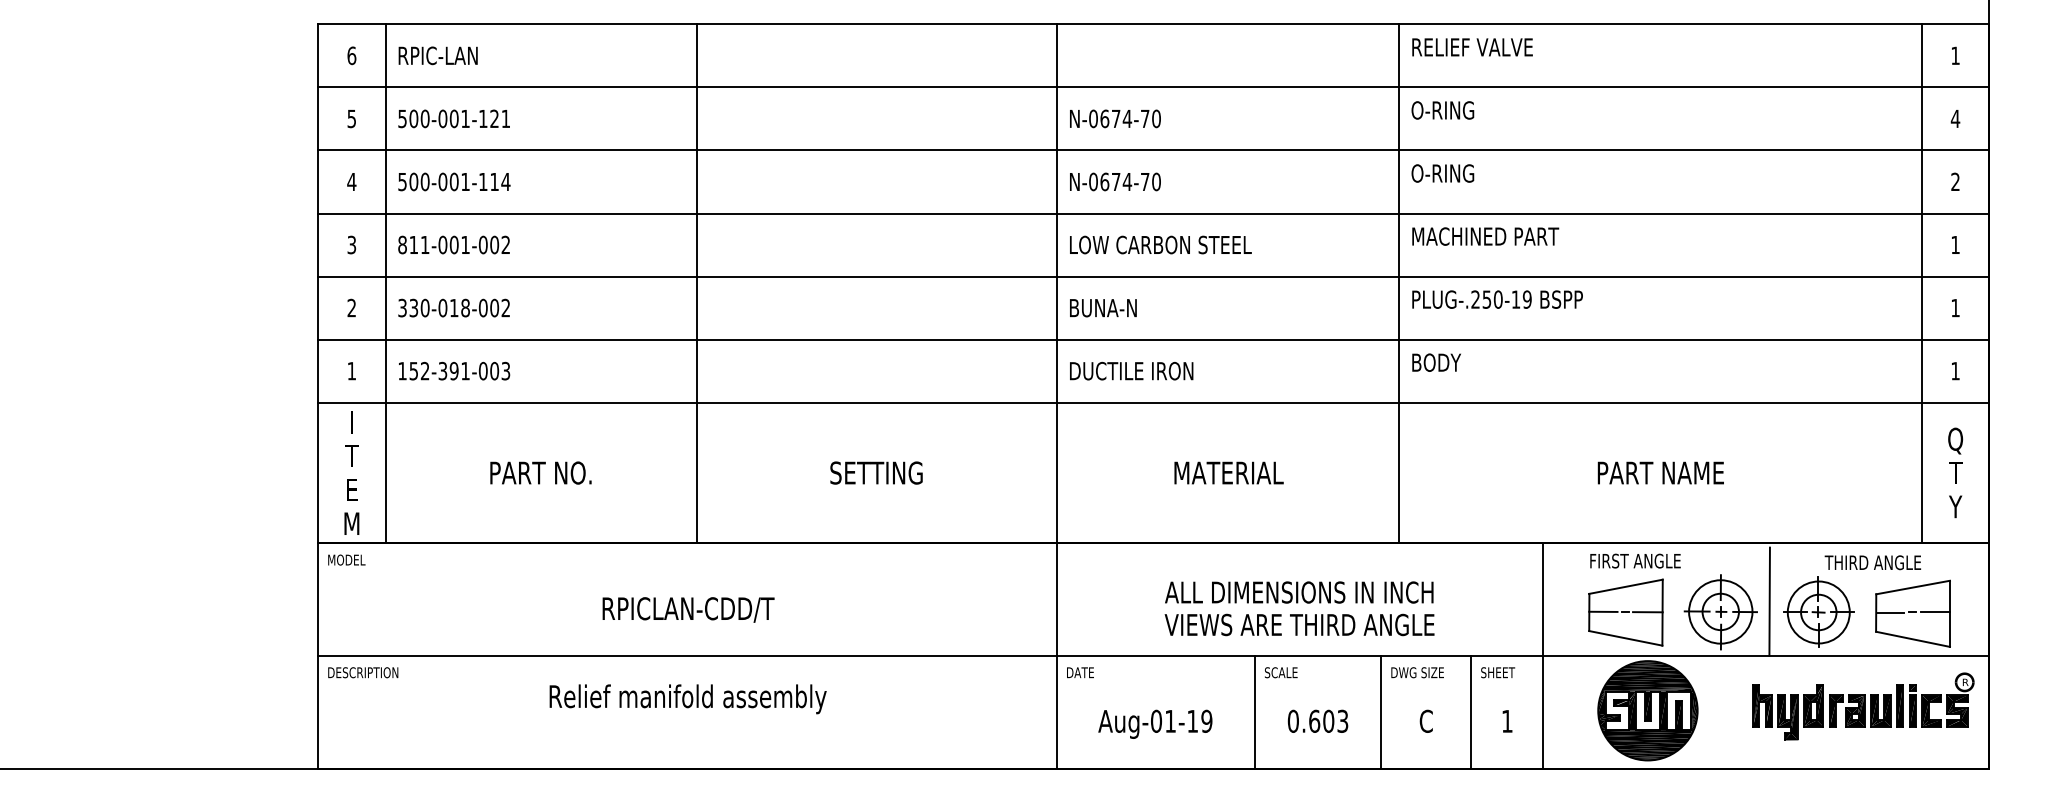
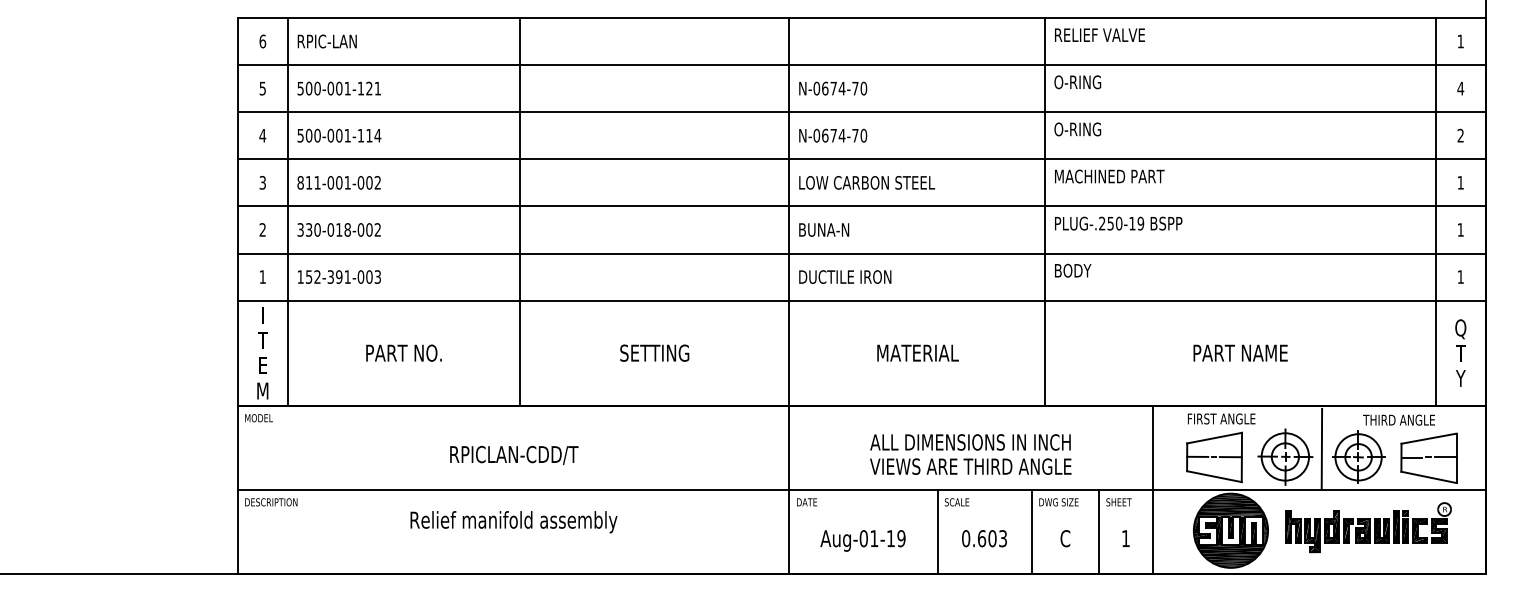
part: (1862, 706) -> (1368, 527), moved

